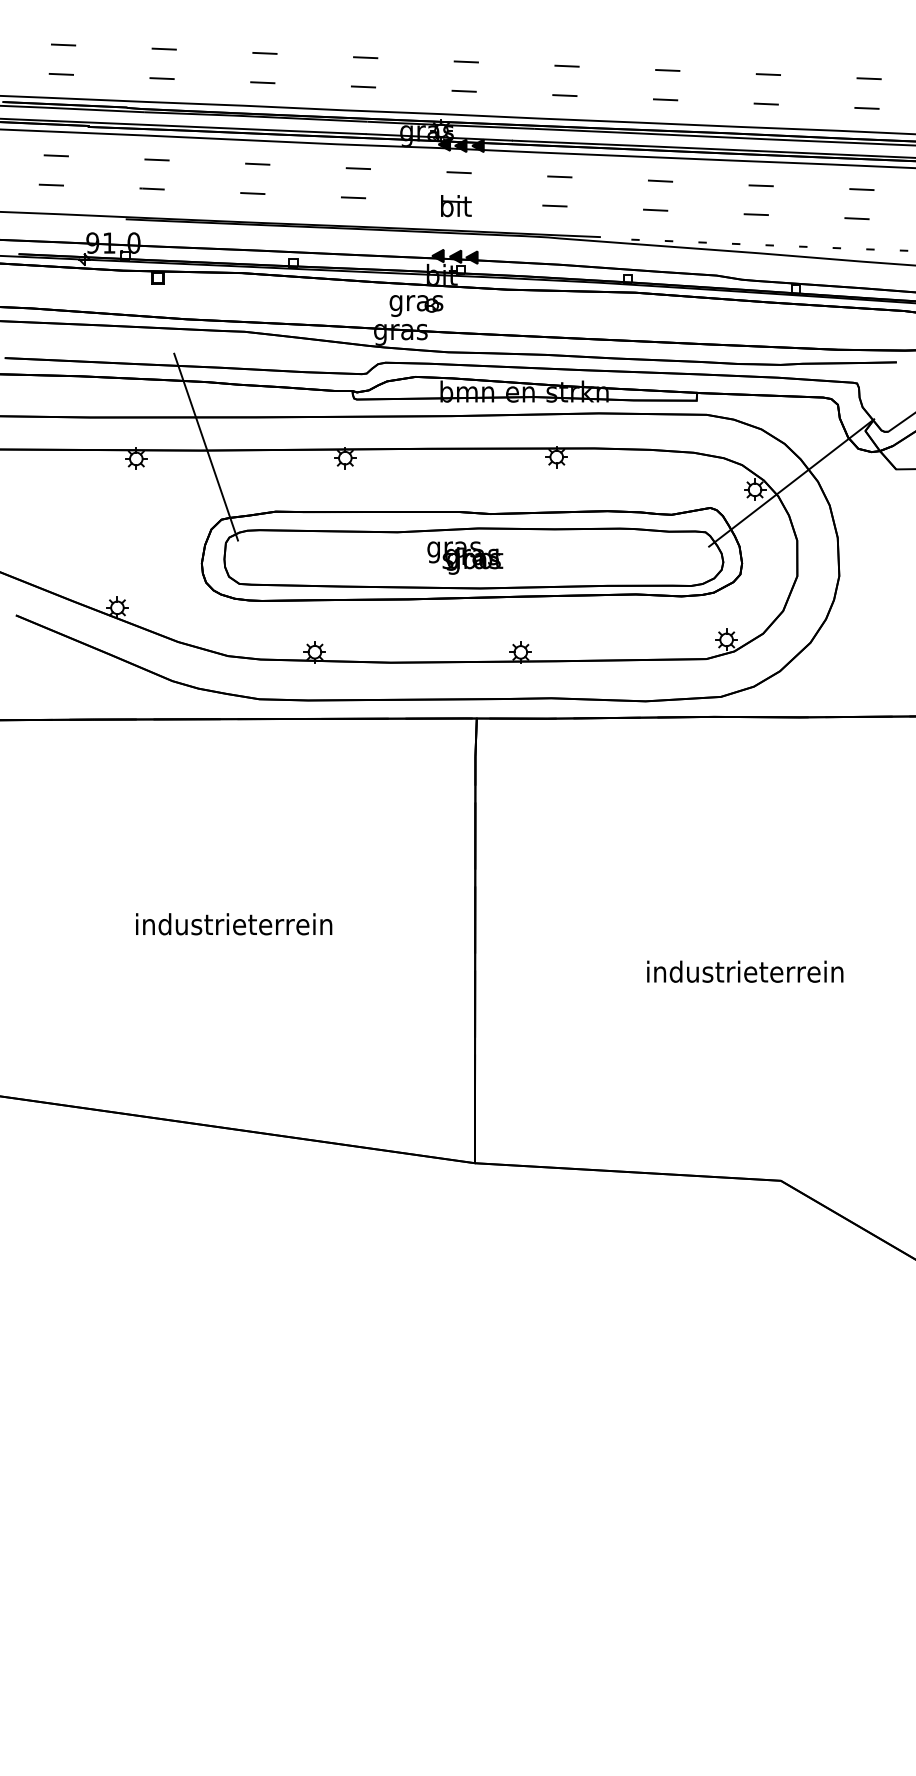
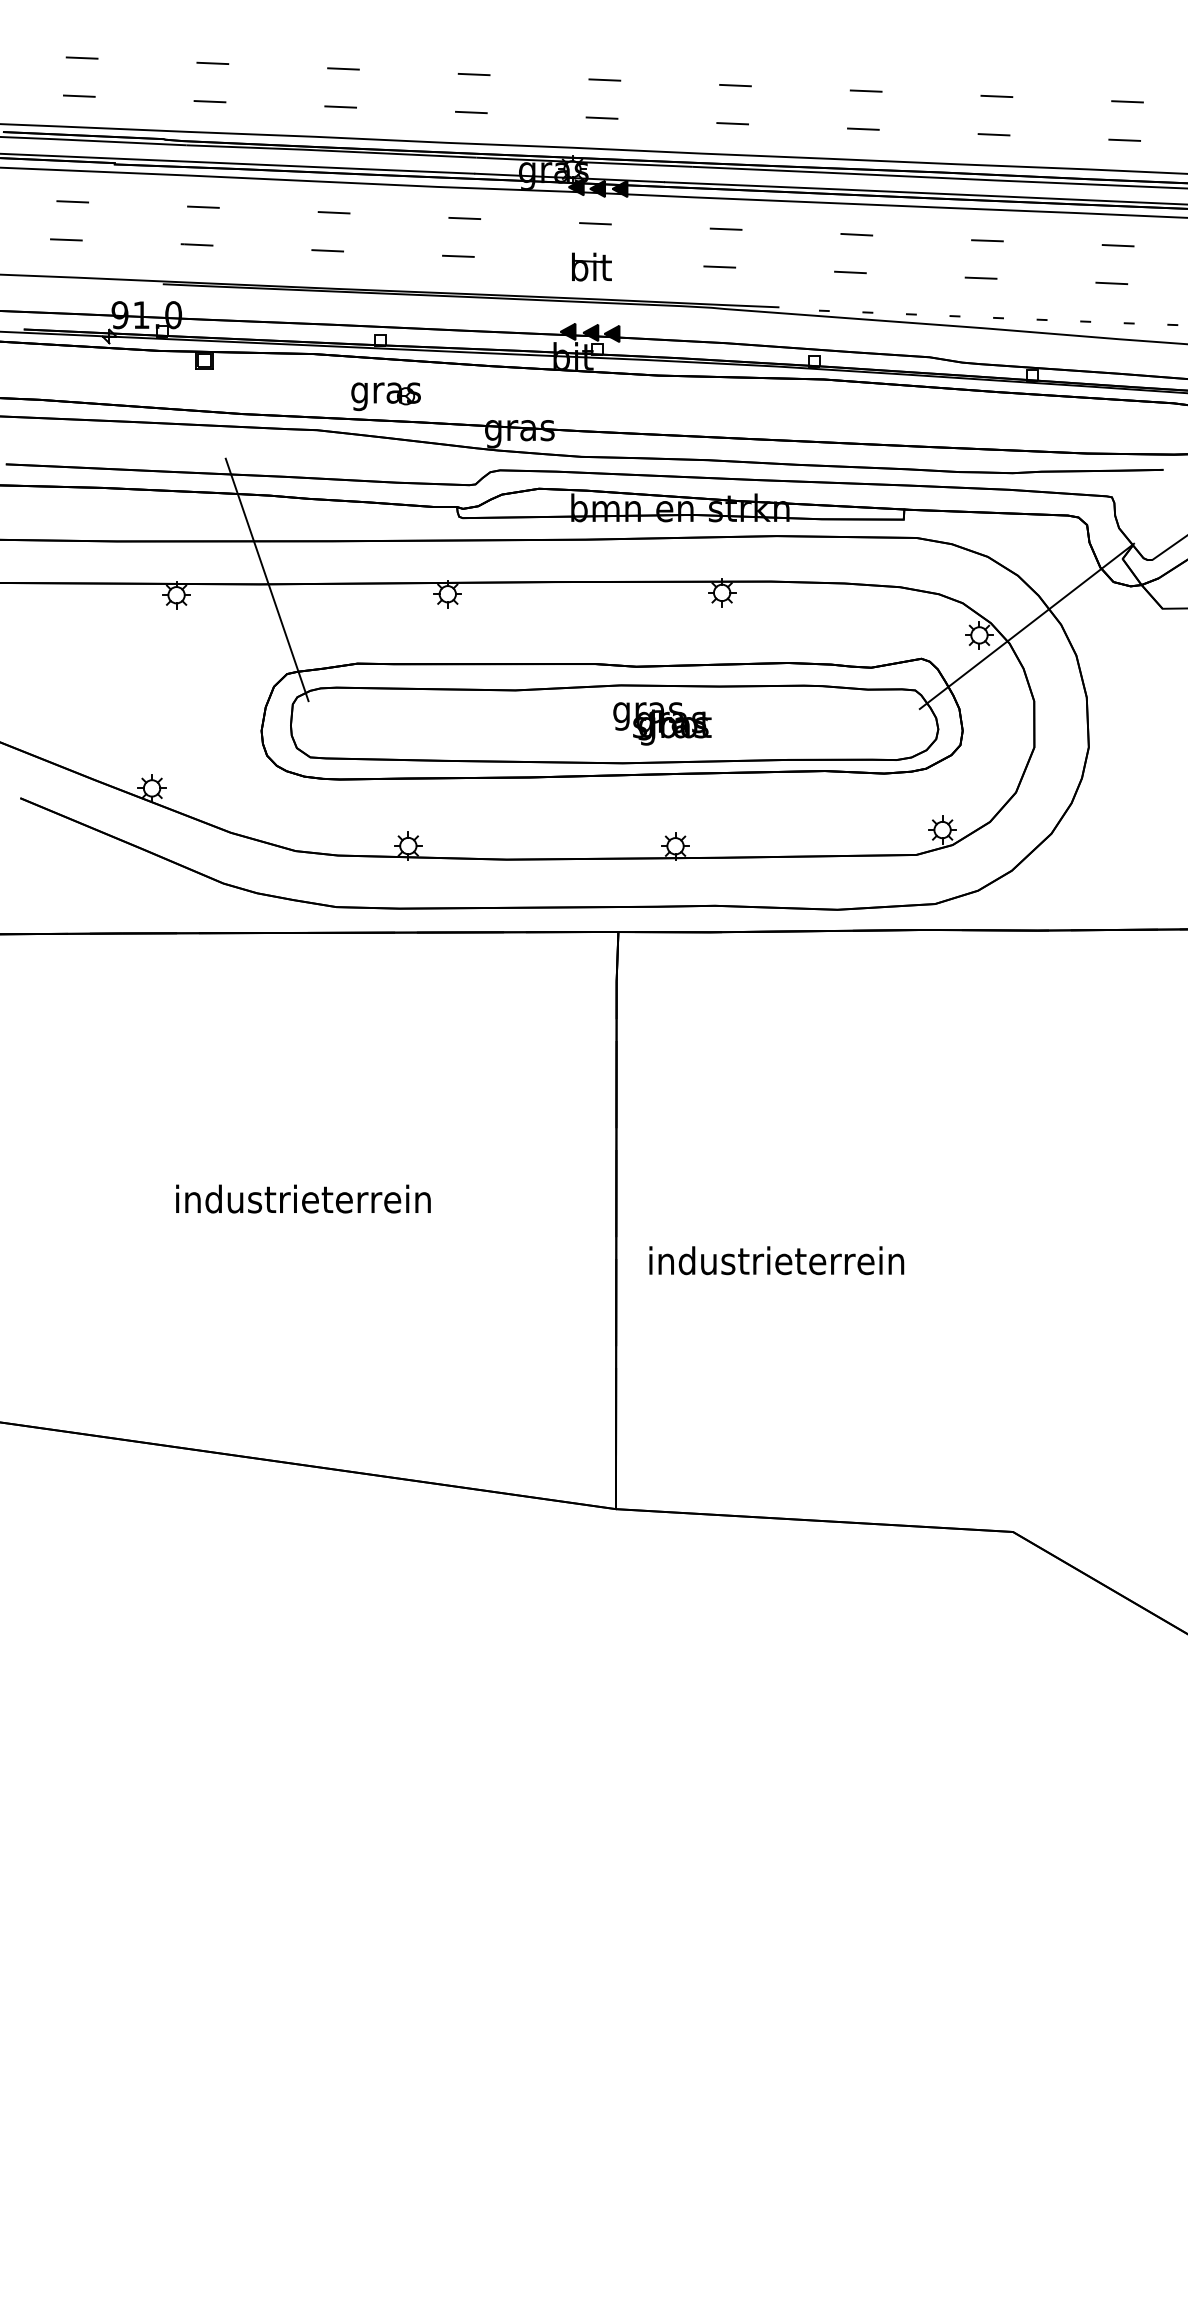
part: (416, 305) -> (385, 396), moved
text: (465, 557) -> (662, 723), moved
text: (745, 971) -> (776, 1260), moved

